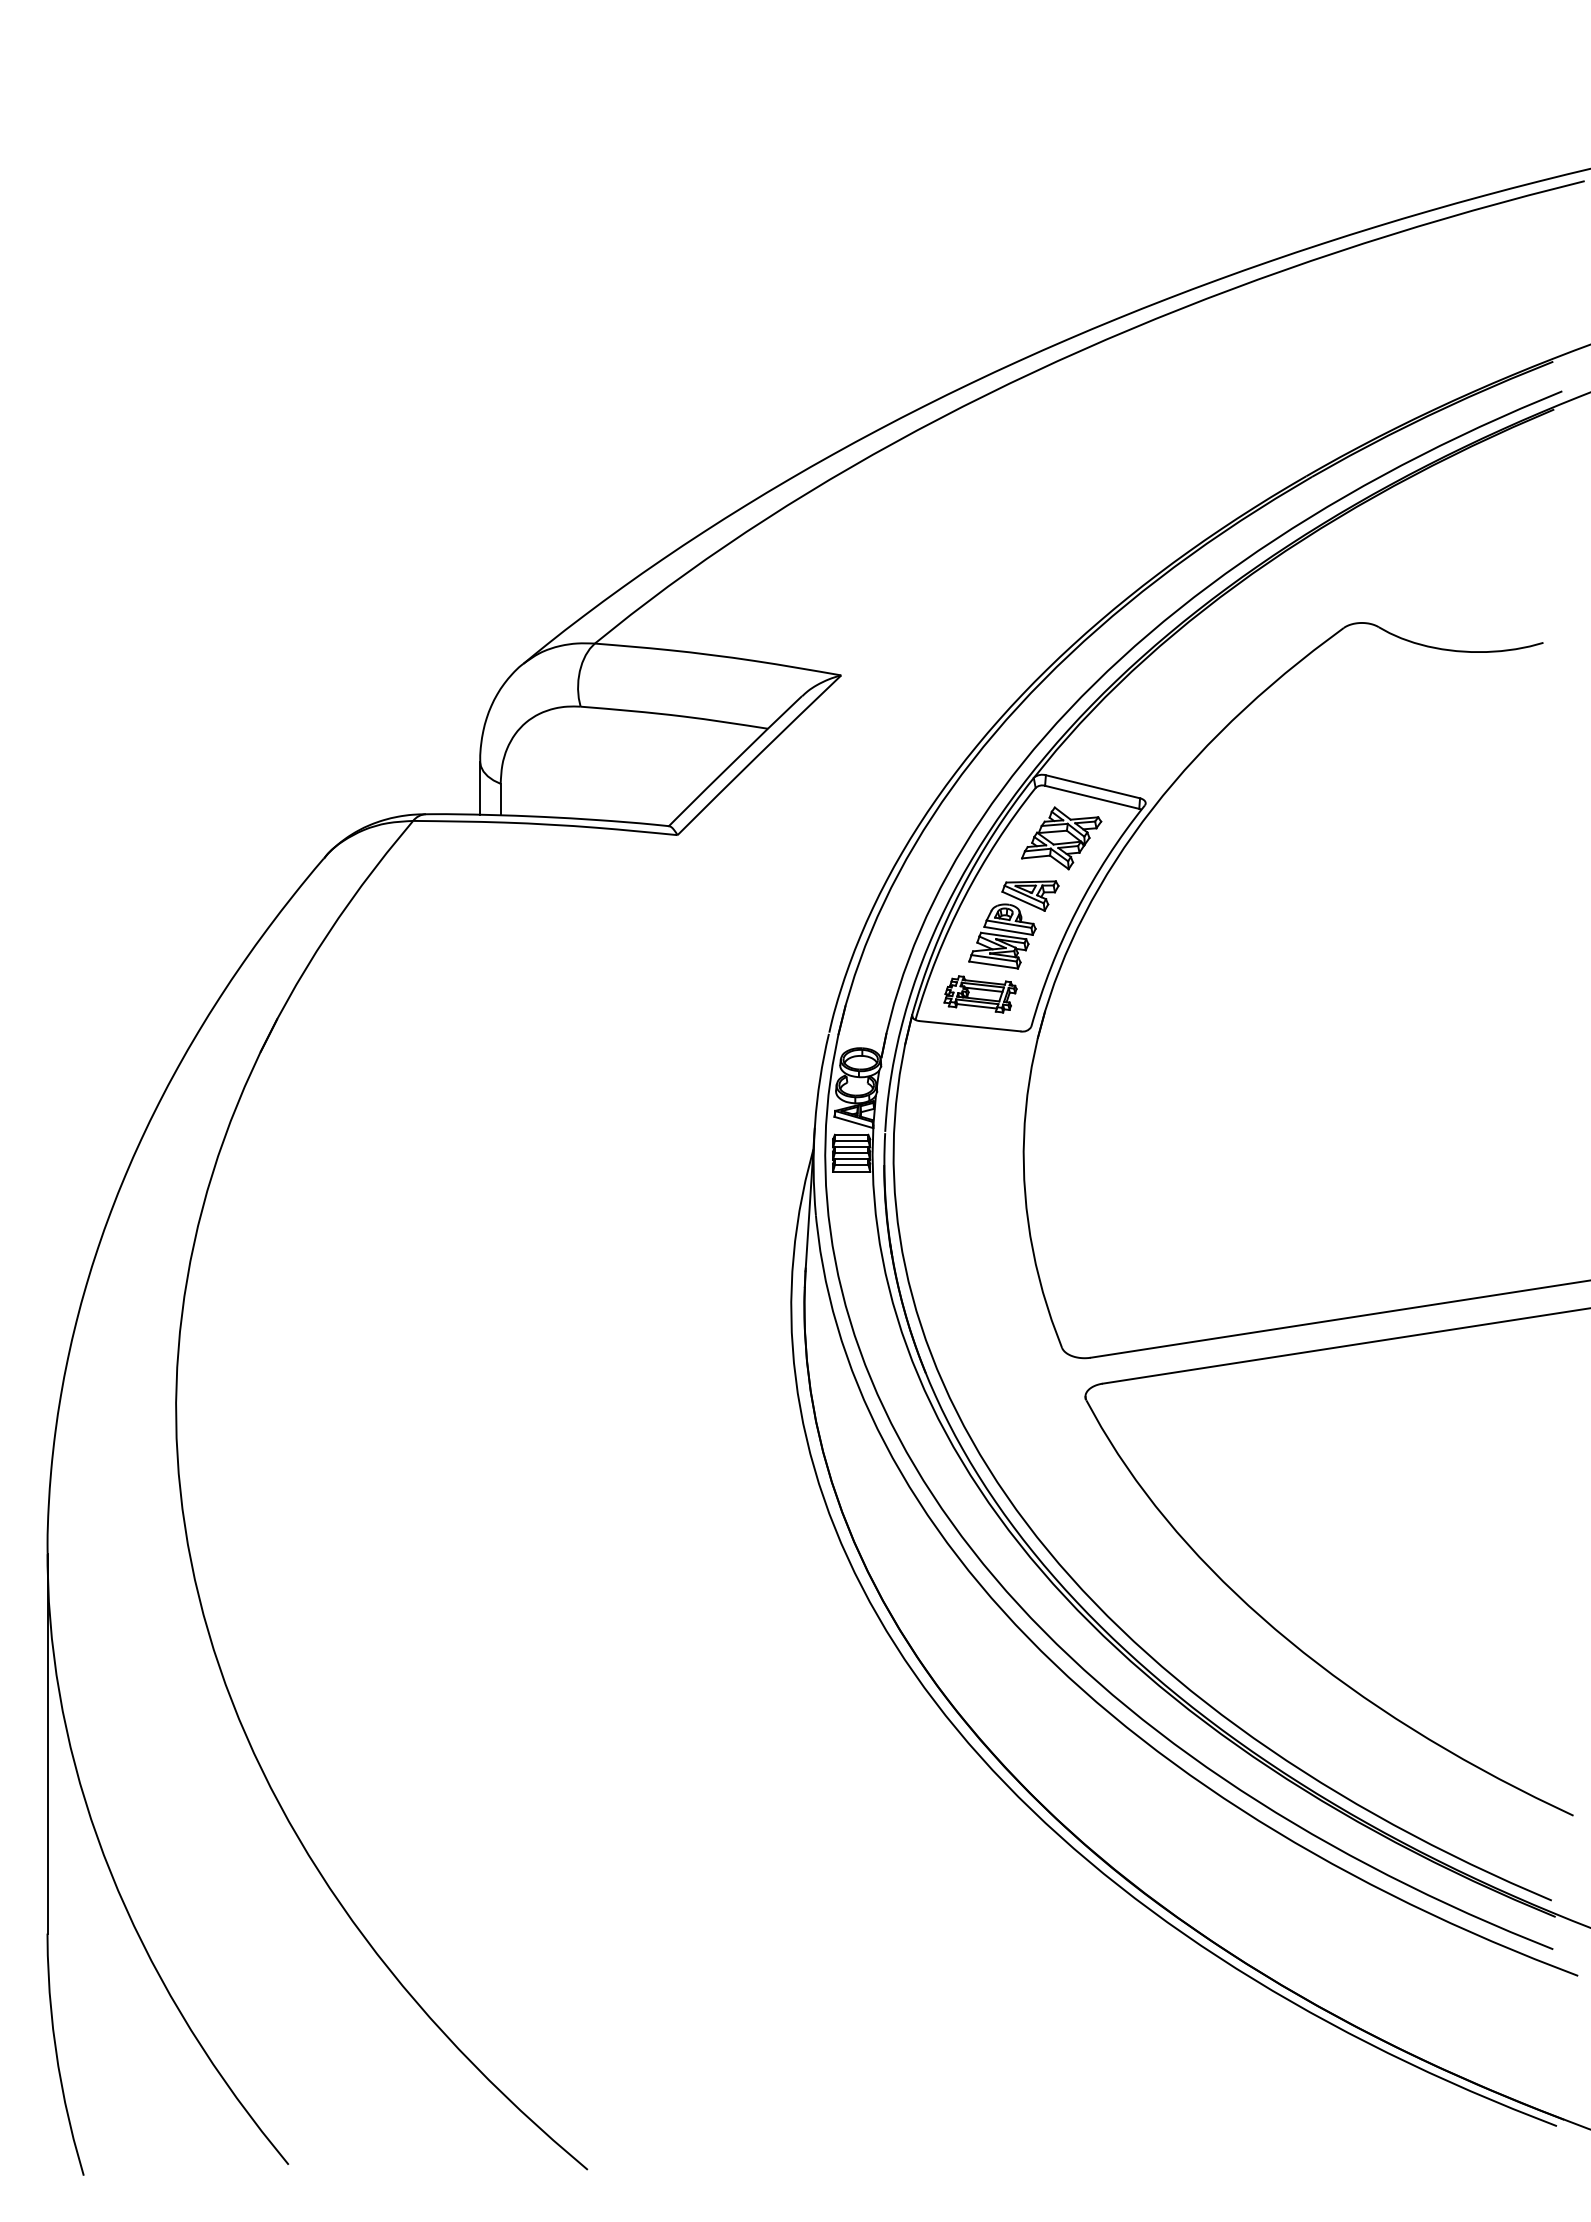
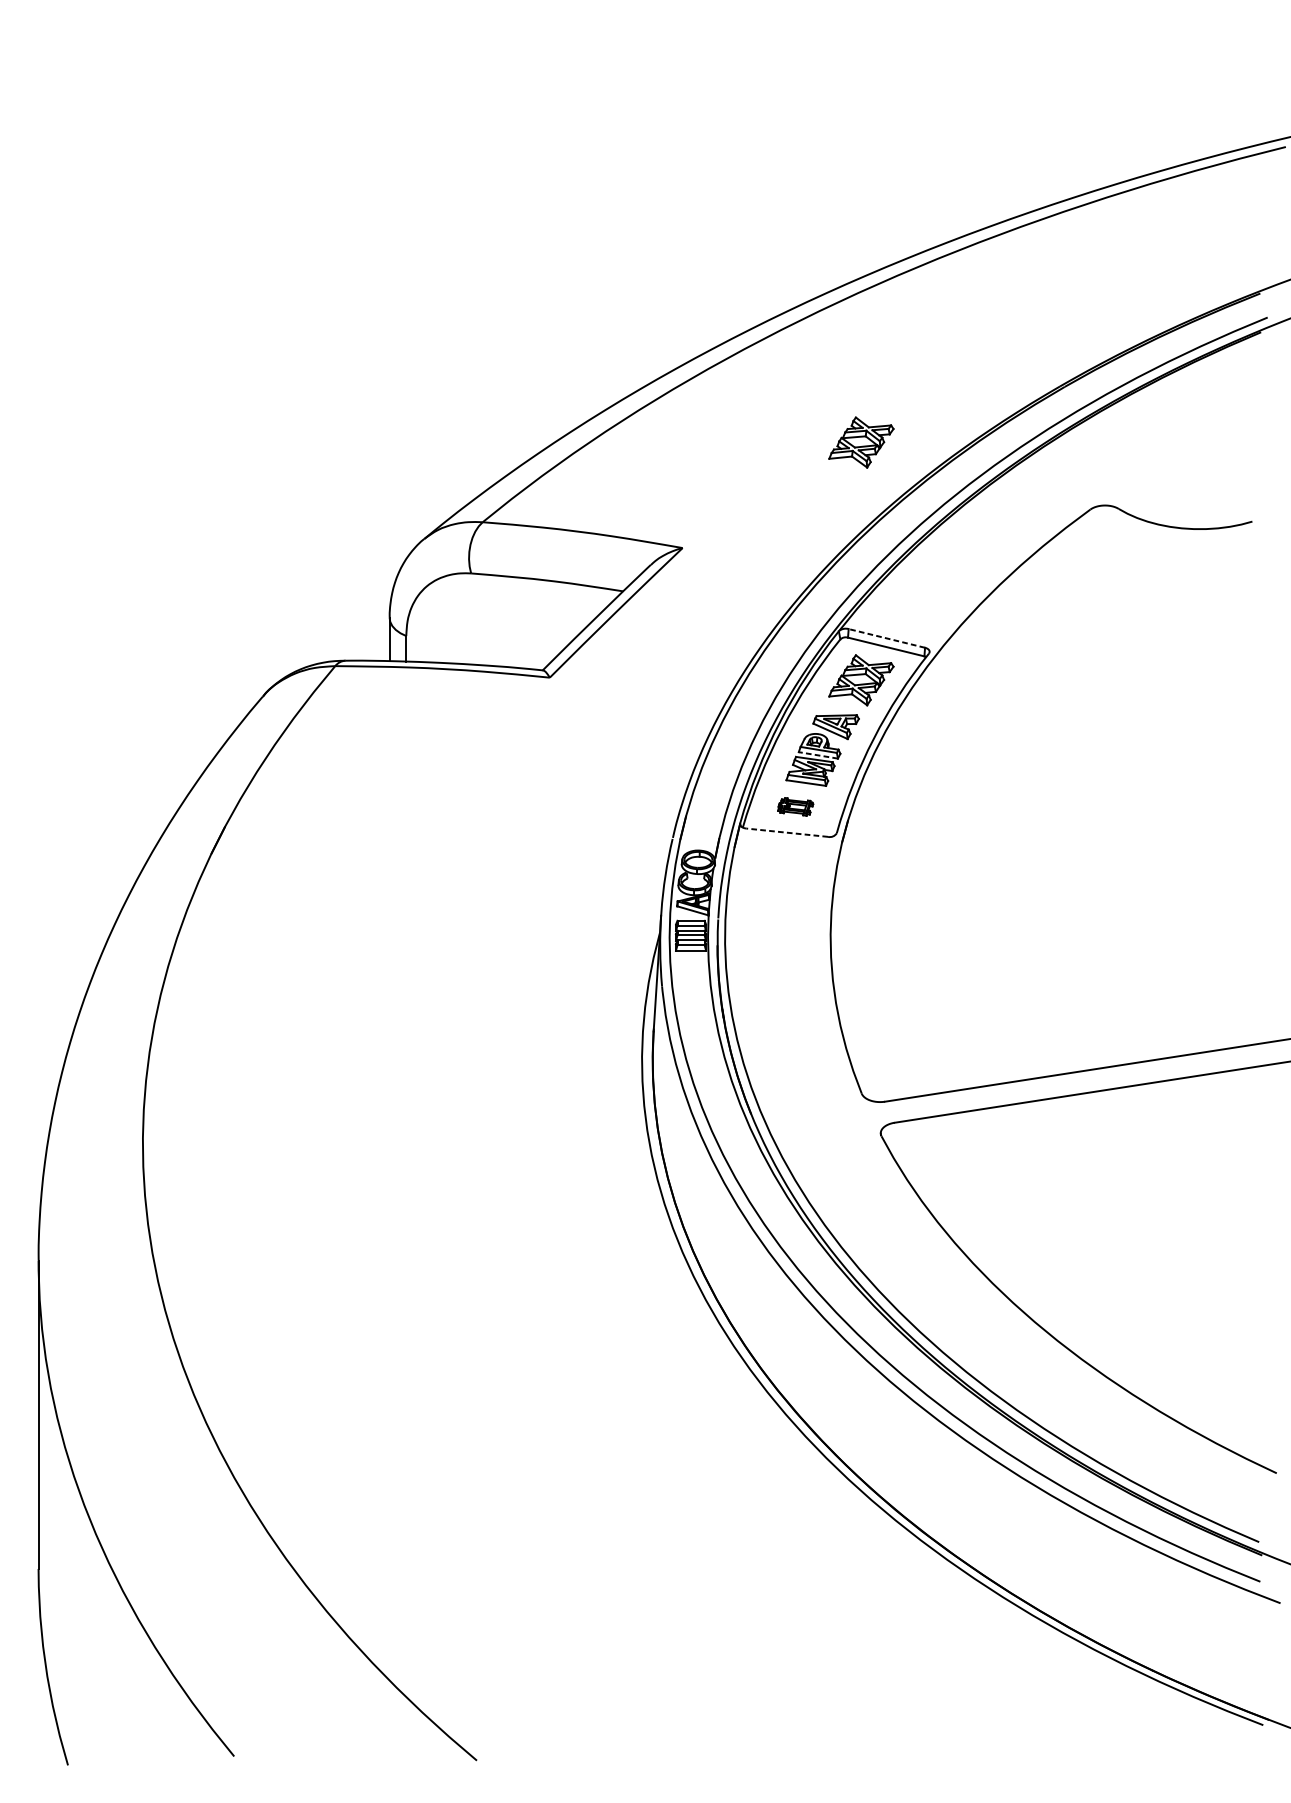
part: (1061, 545) -> (861, 442), added
line: (1092, 786) -> (886, 638), solid -> dashed
line: (1008, 930) -> (818, 755), solid -> dashed
part: (980, 994) -> (795, 806), size x0.6
line: (970, 1026) -> (787, 832), solid -> dashed

